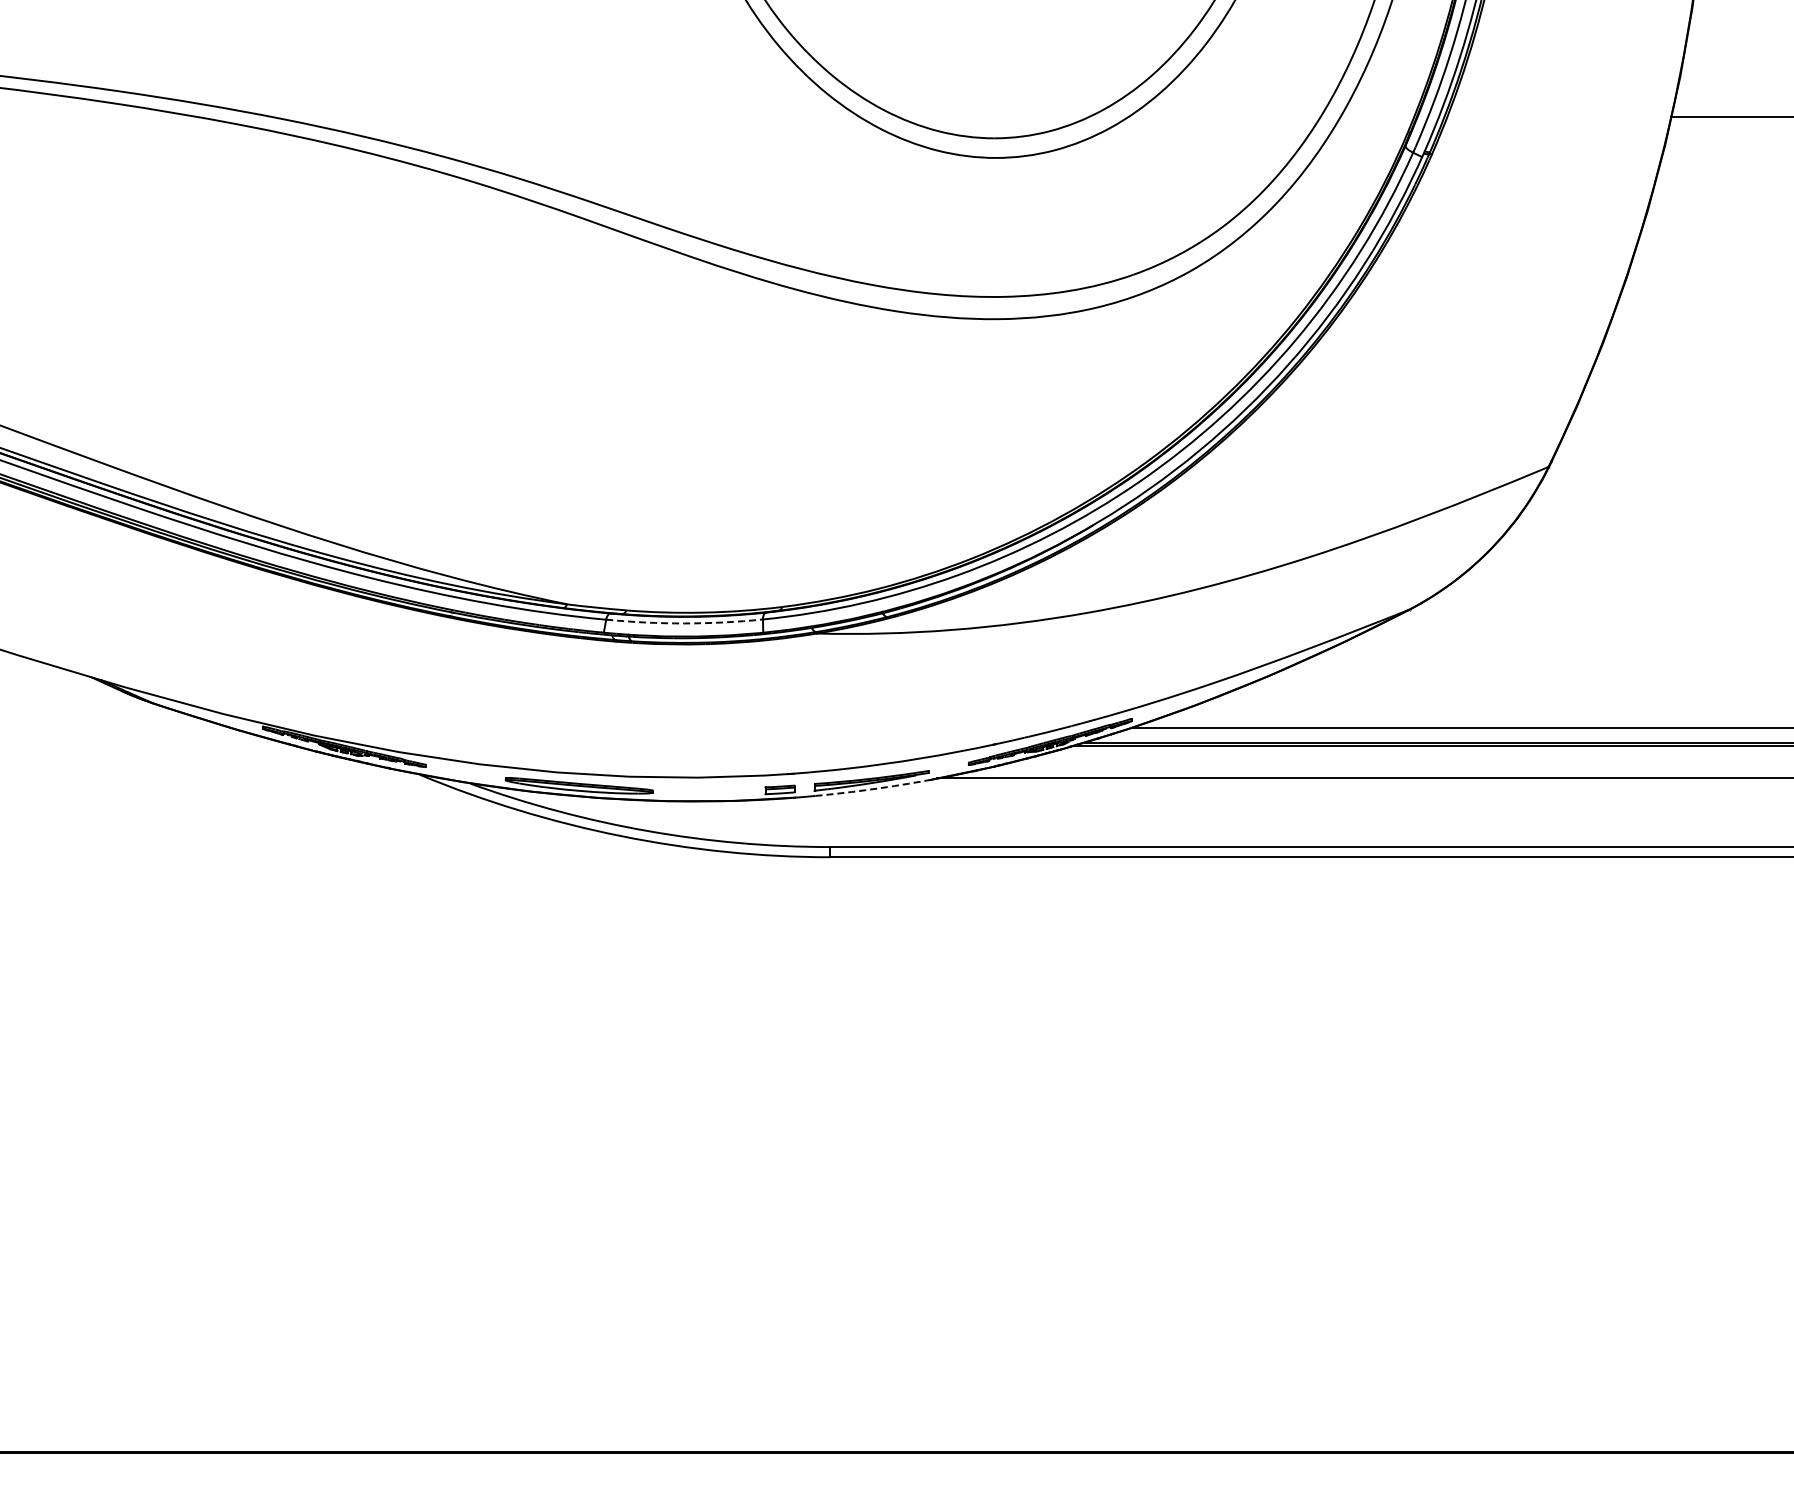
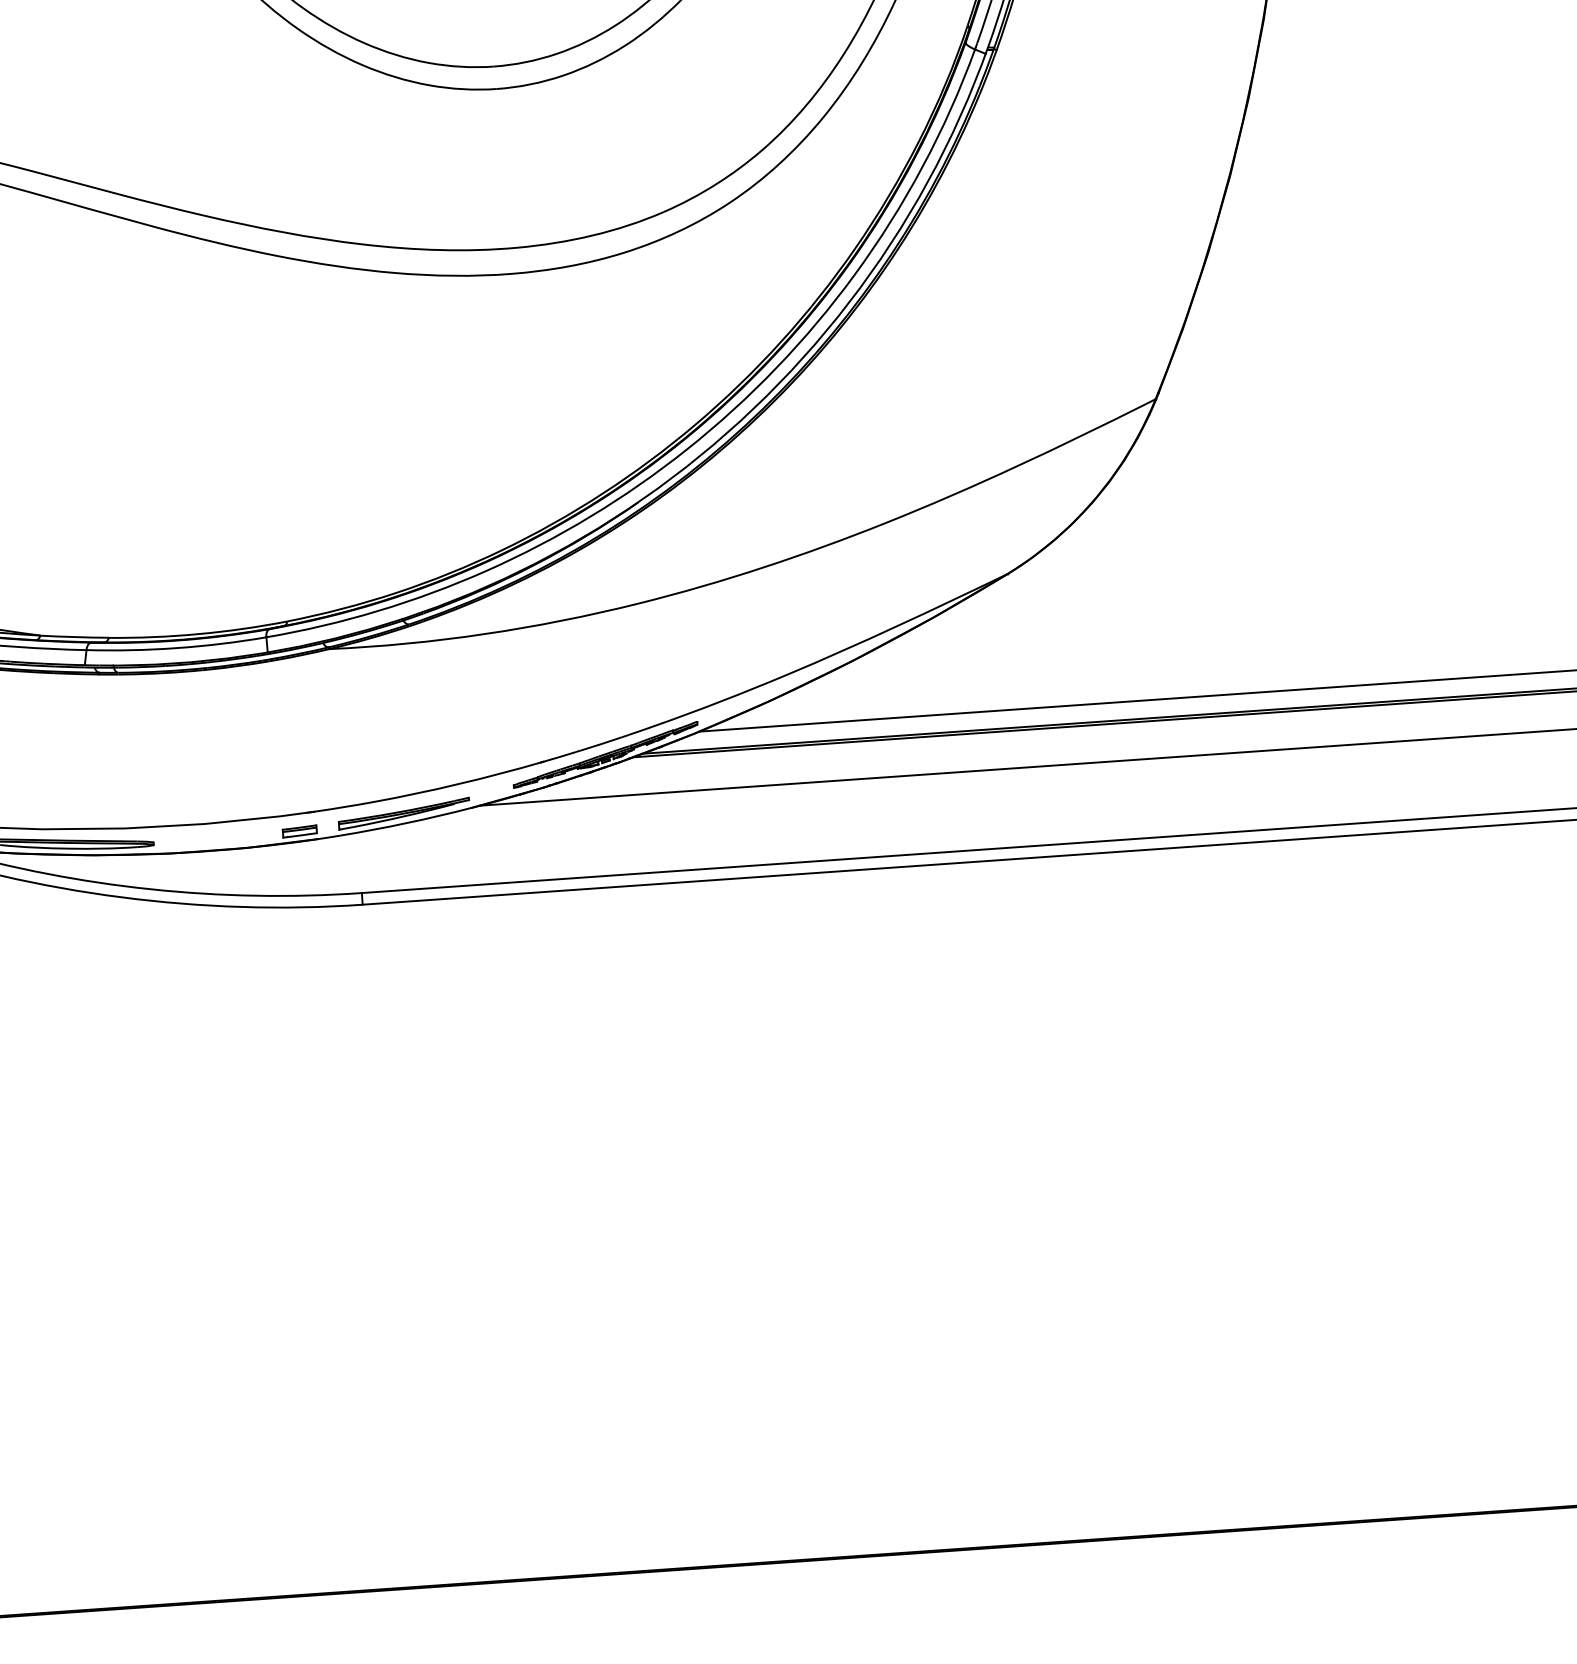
arc: (684, 623) -> (176, 648), dashed -> solid
arc: (873, 789) -> (406, 823), dashed -> solid

